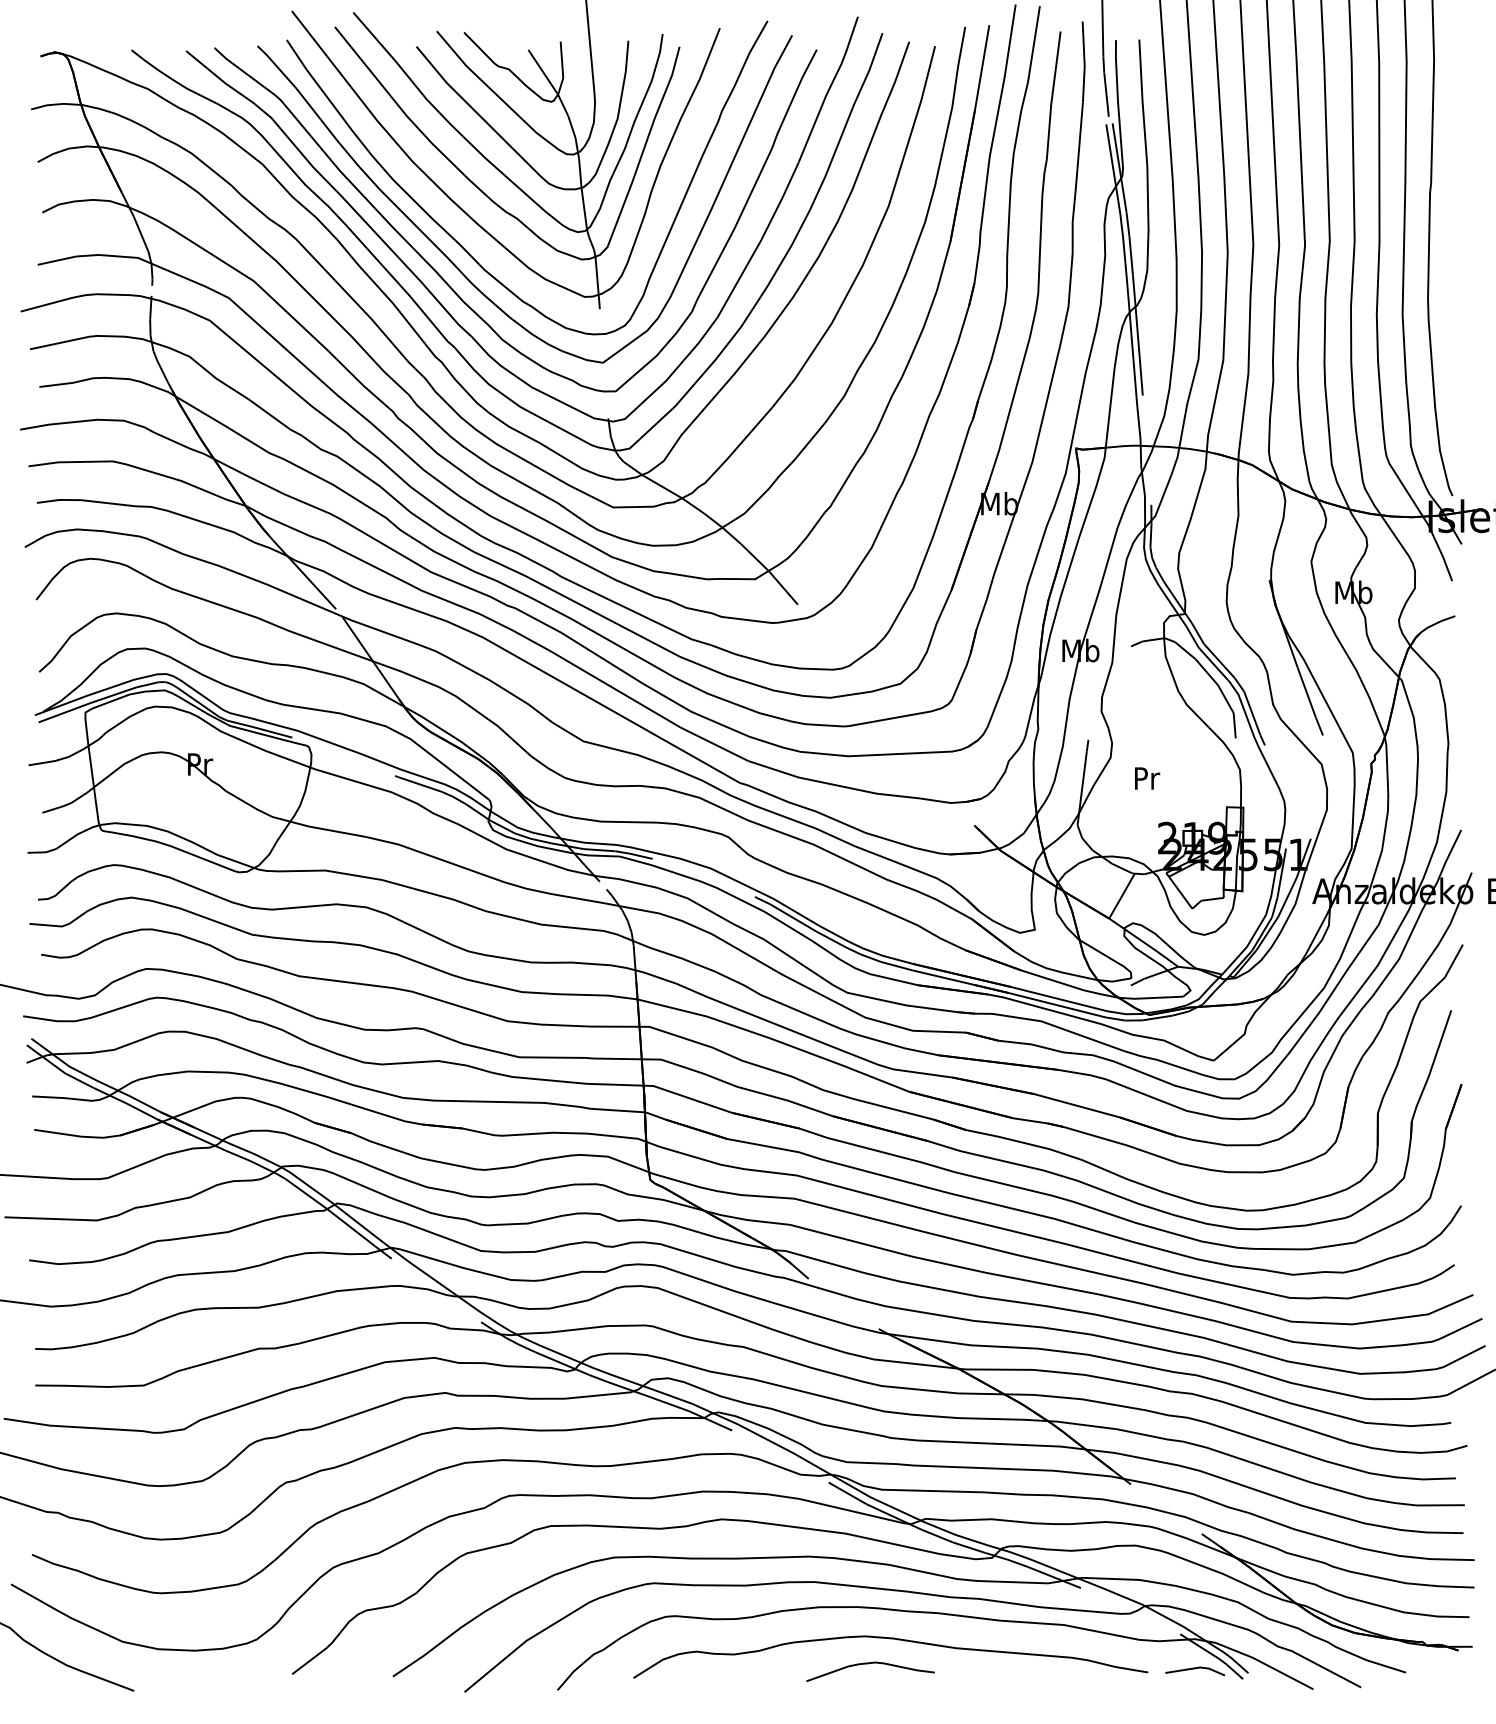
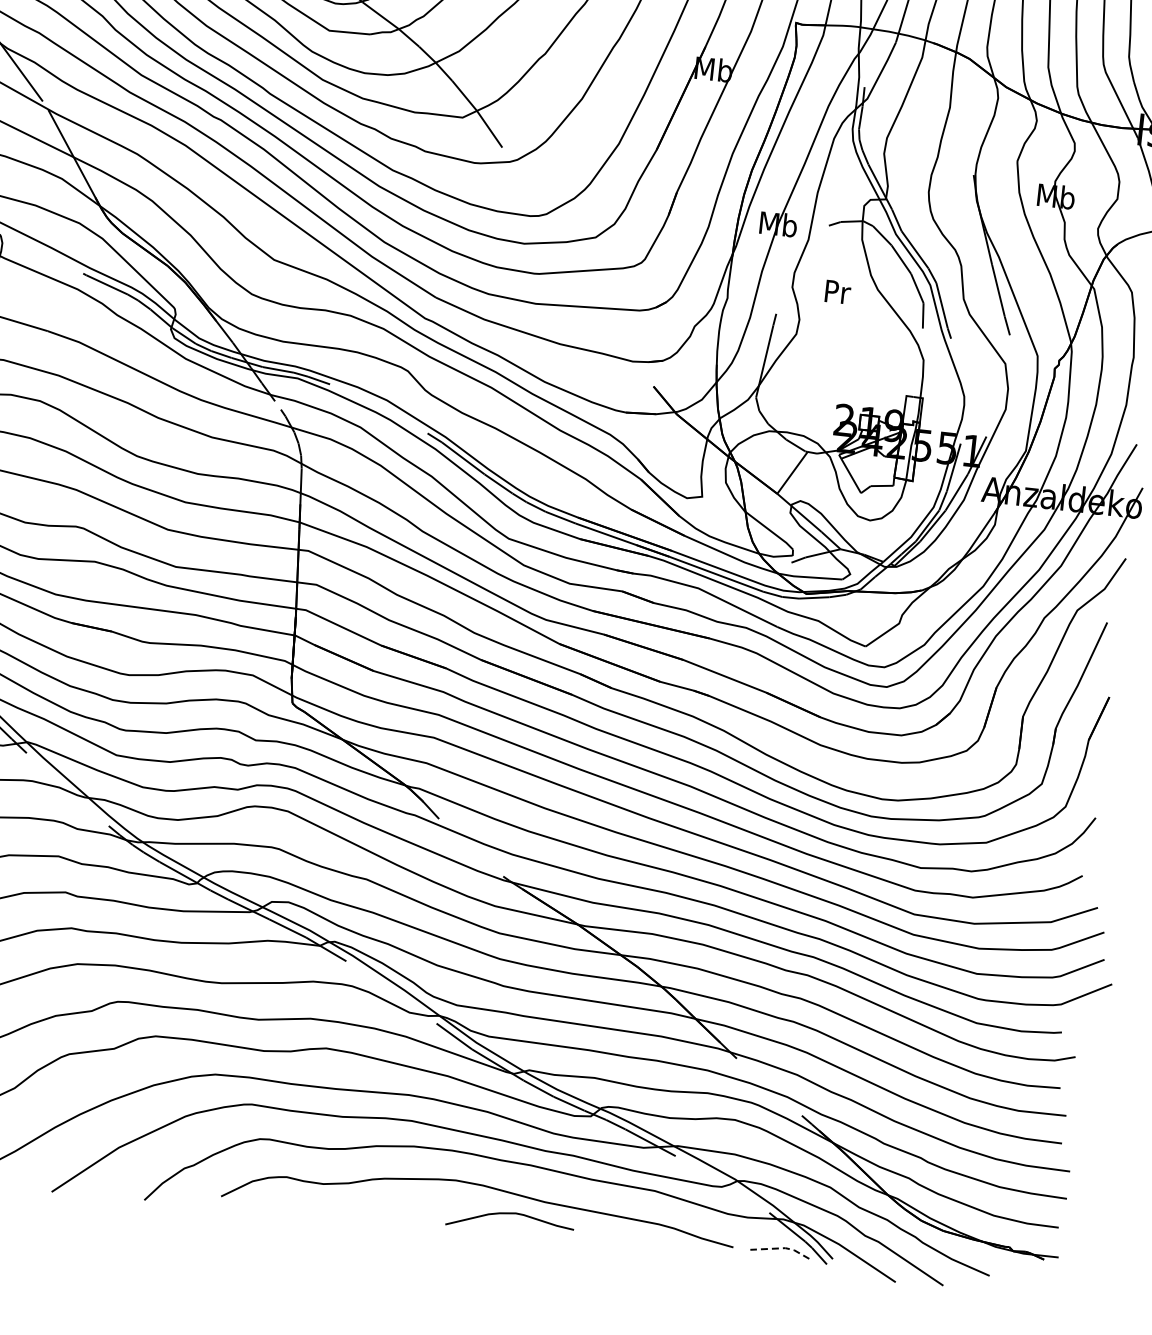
text: (1147, 778) -> (838, 292), moved
curve: (868, 1664) -> (508, 1214), moved
line: (1196, 1668) -> (781, 1248), solid -> dashed

